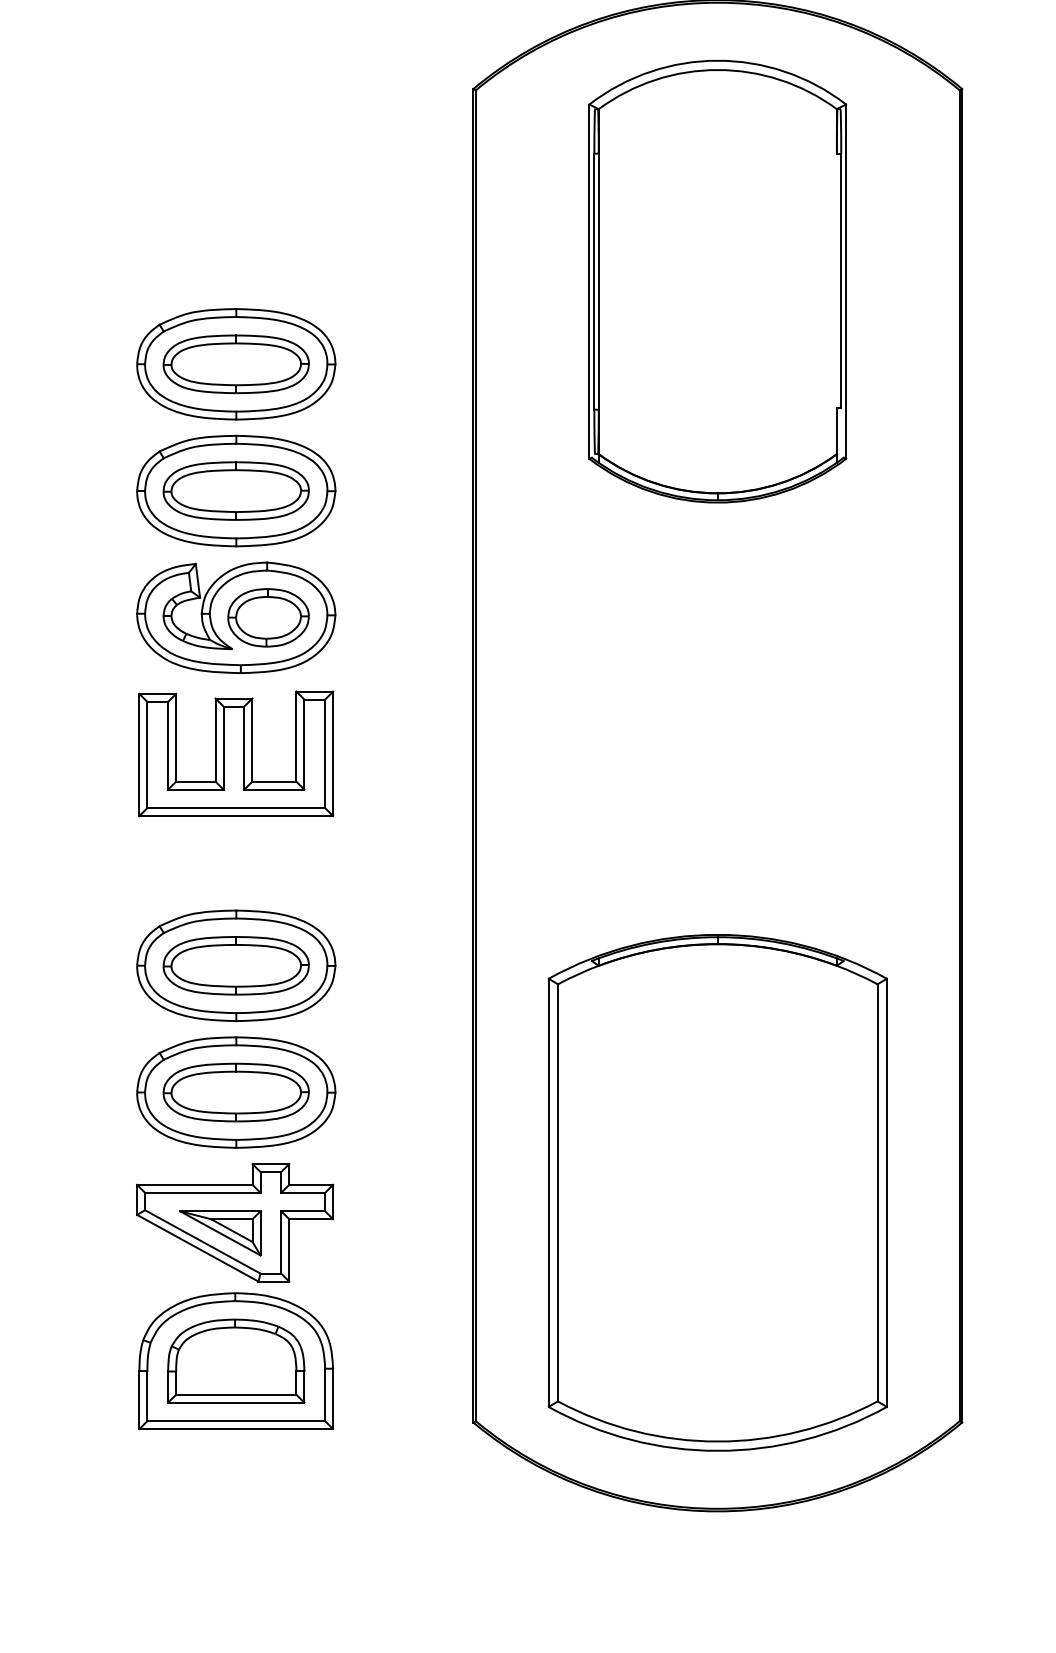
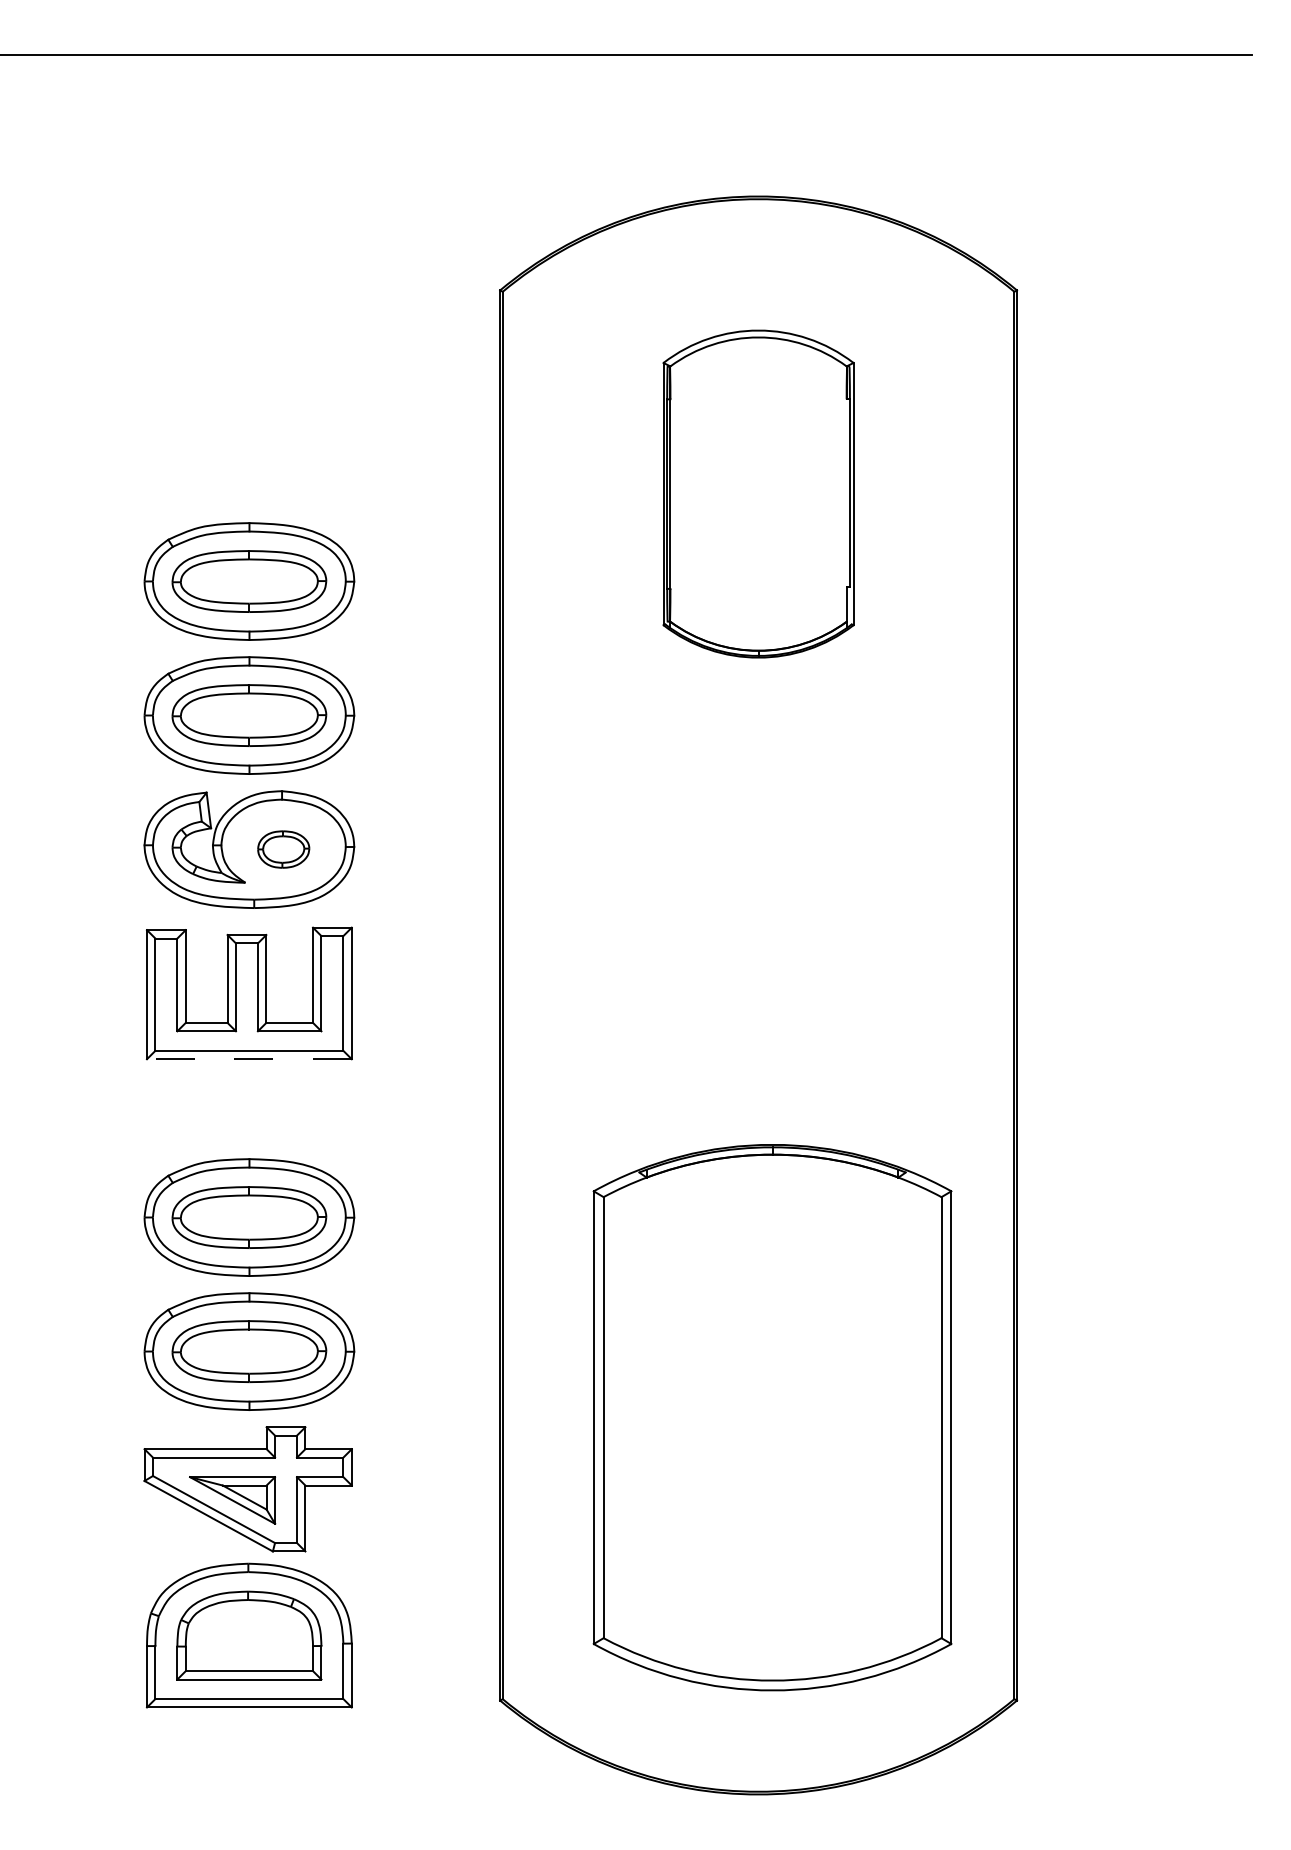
part: (717, 281) -> (758, 493), size x0.7
part: (268, 617) -> (283, 849), size x0.6
line: (235, 816) -> (248, 1059), solid -> dashed
part: (717, 1192) -> (772, 1417), moved

